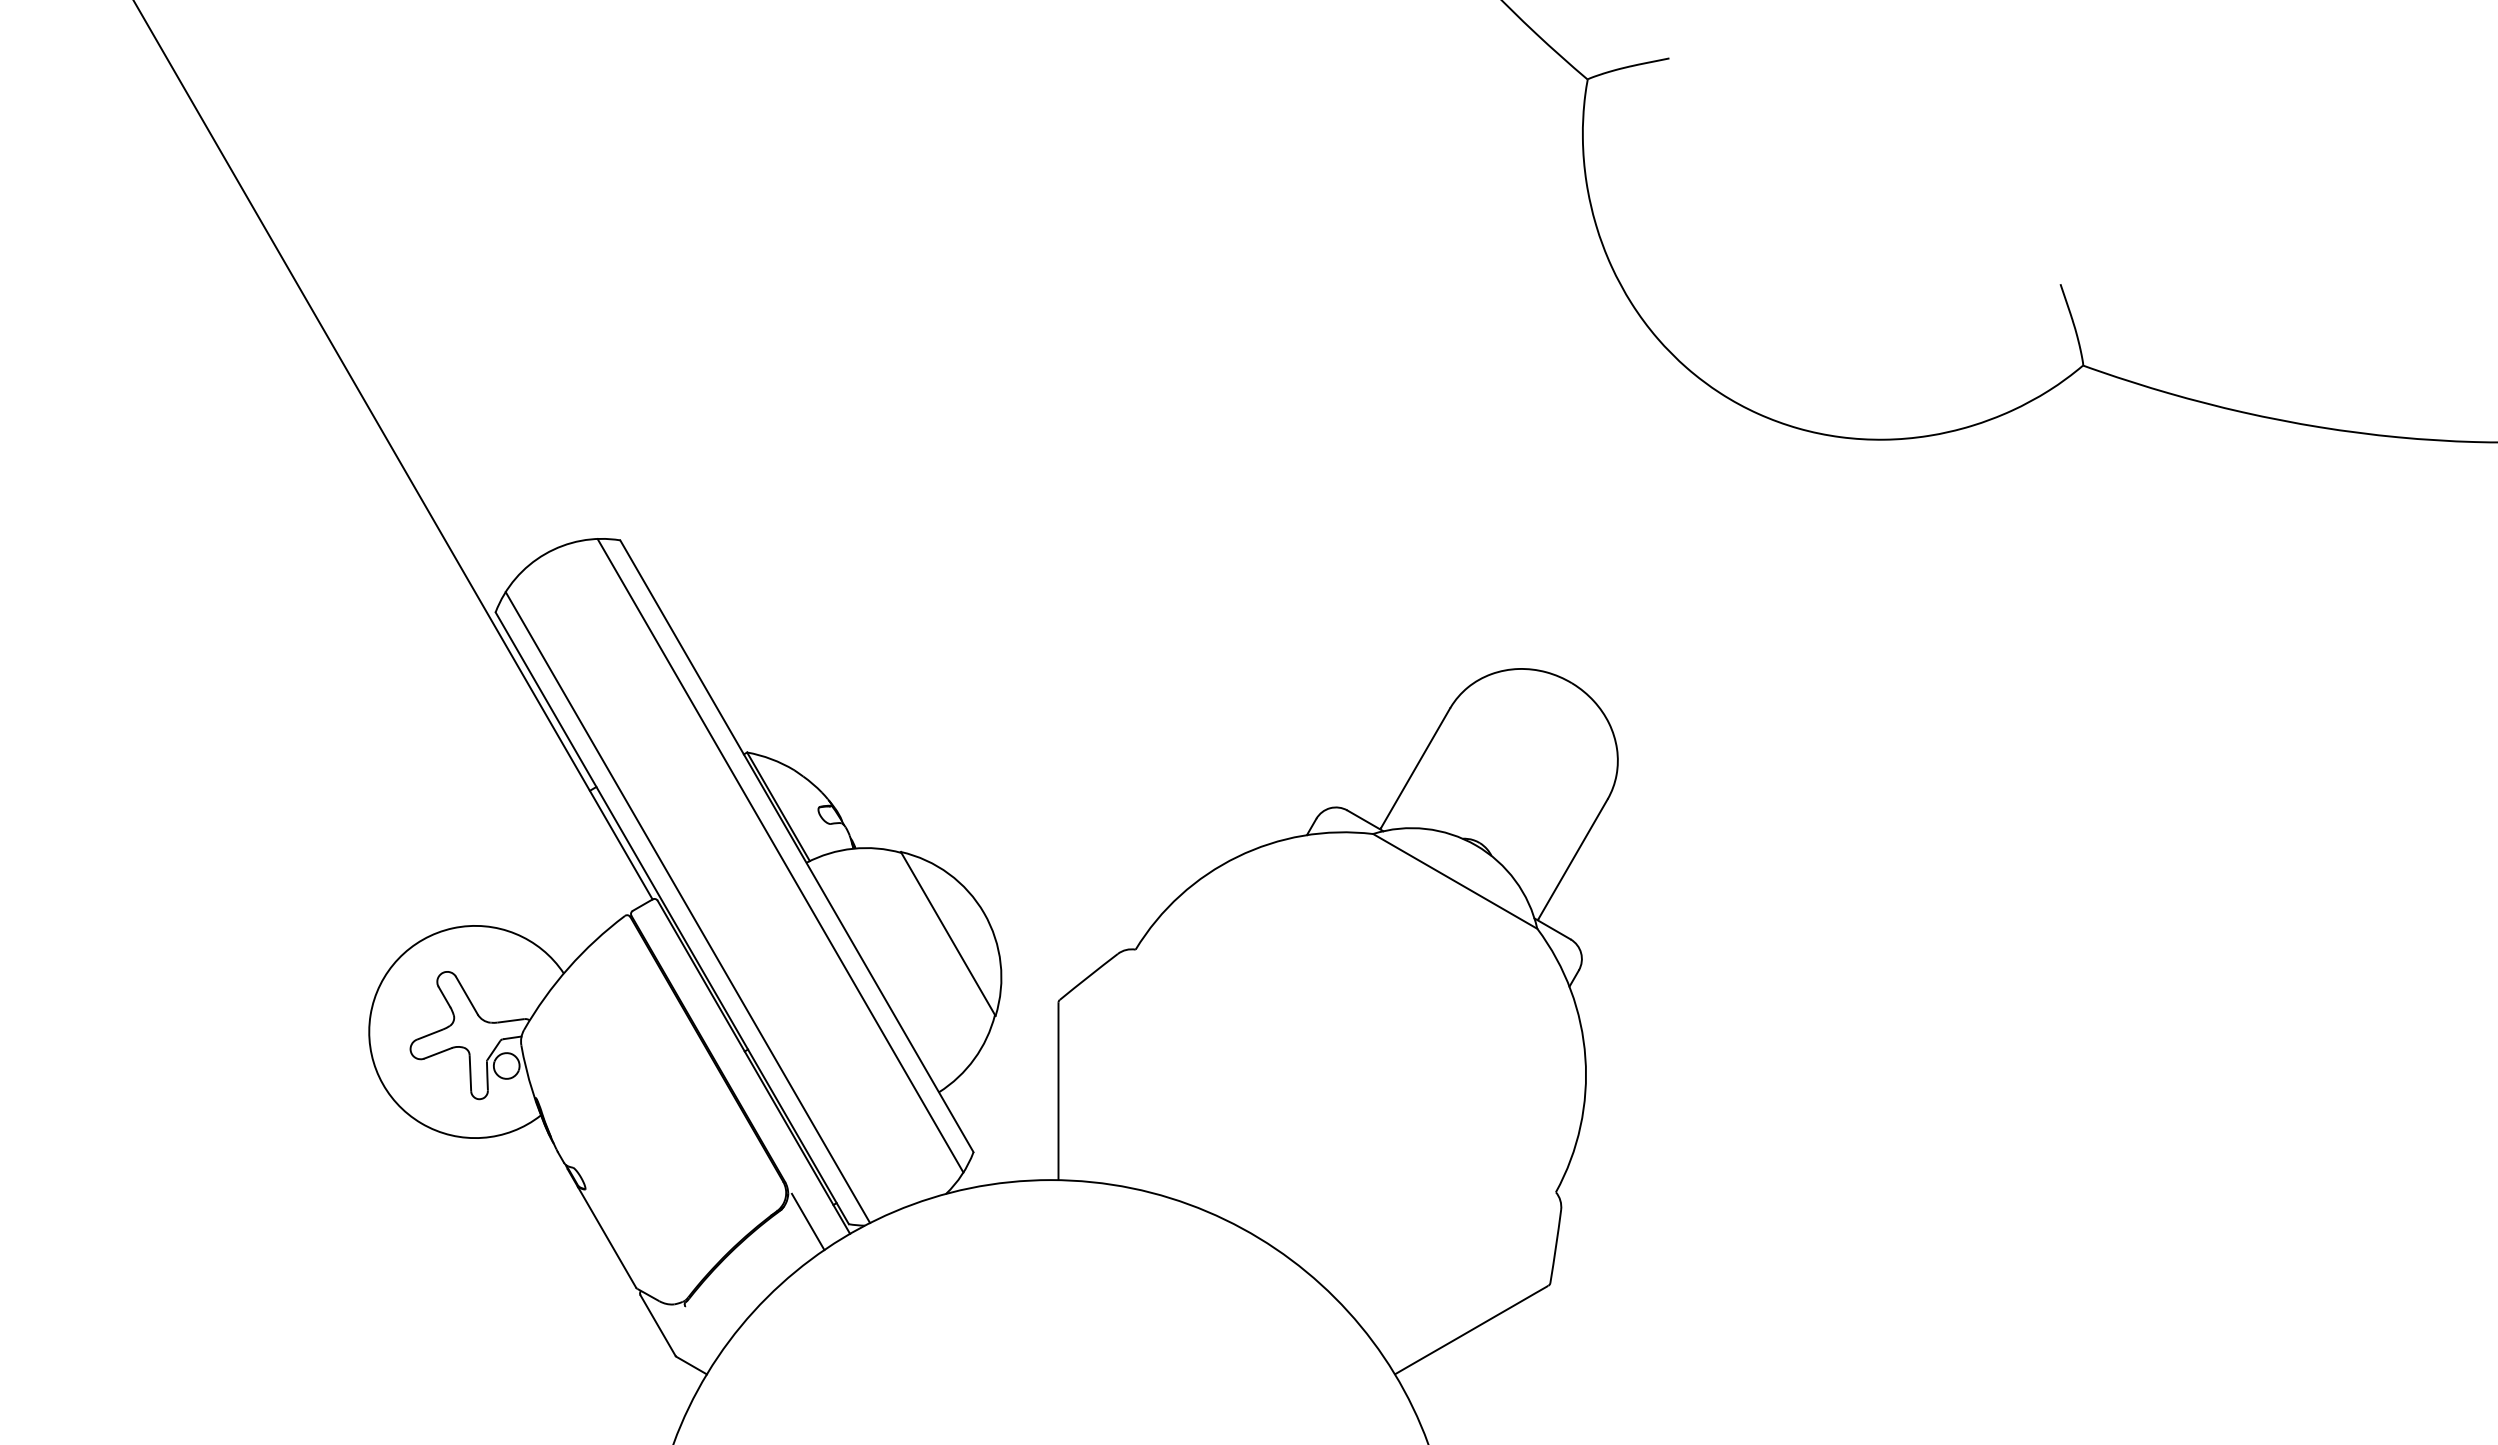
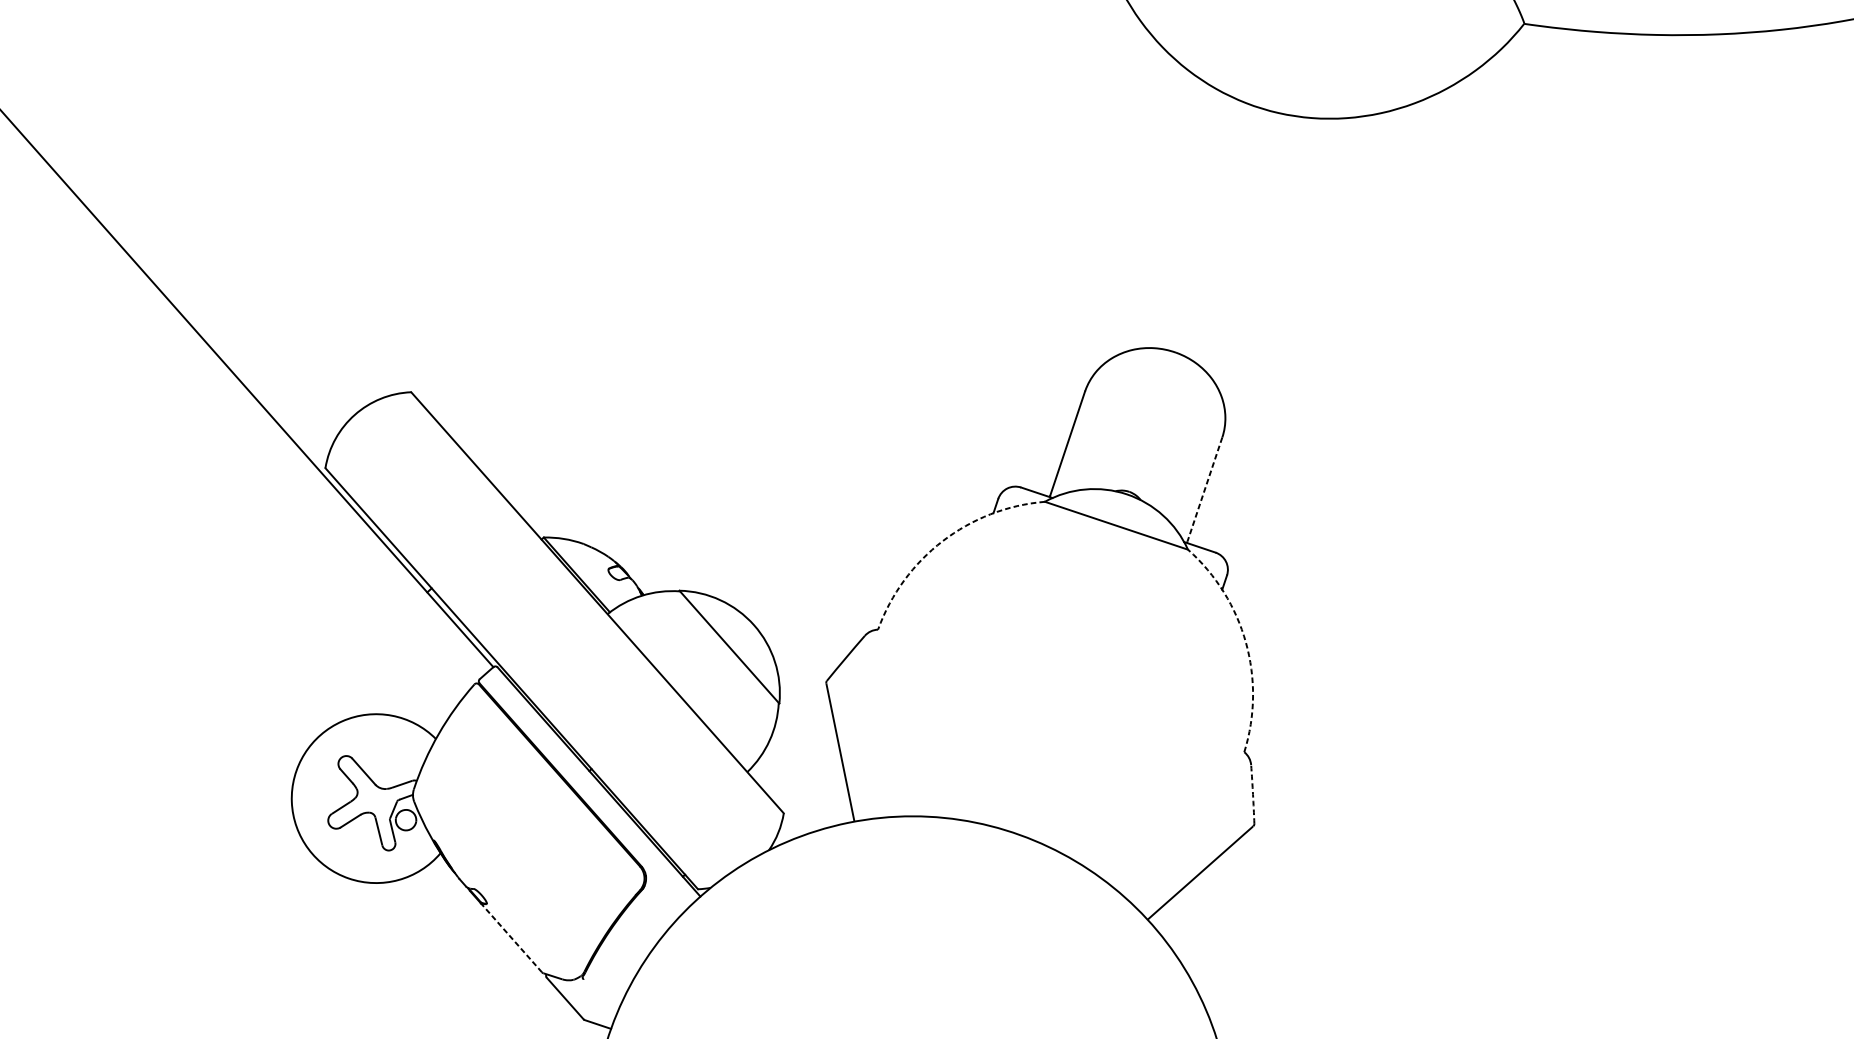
line: (780, 855) -> (586, 612), removed
arc: (1237, 856) -> (942, 540), solid -> dashed
line: (1573, 858) -> (1205, 489), solid -> dashed
line: (687, 907) -> (521, 667), removed
arc: (1585, 1057) -> (1245, 642), solid -> dashed
line: (807, 1221) -> (665, 893), removed
line: (606, 1236) -> (510, 937), solid -> dashed
arc: (1556, 1246) -> (1253, 794), solid -> dashed

